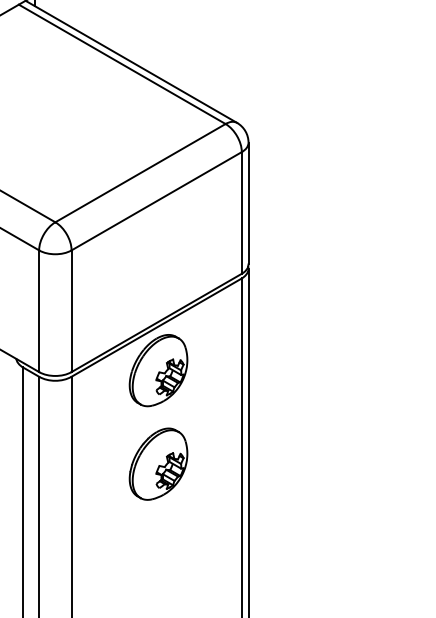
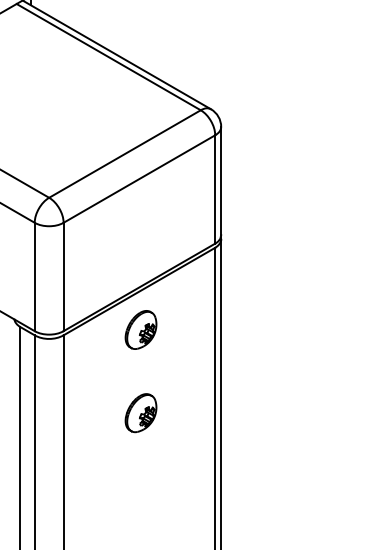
part: (158, 370) -> (141, 329), size x0.6
part: (158, 463) -> (141, 412), size x0.6

